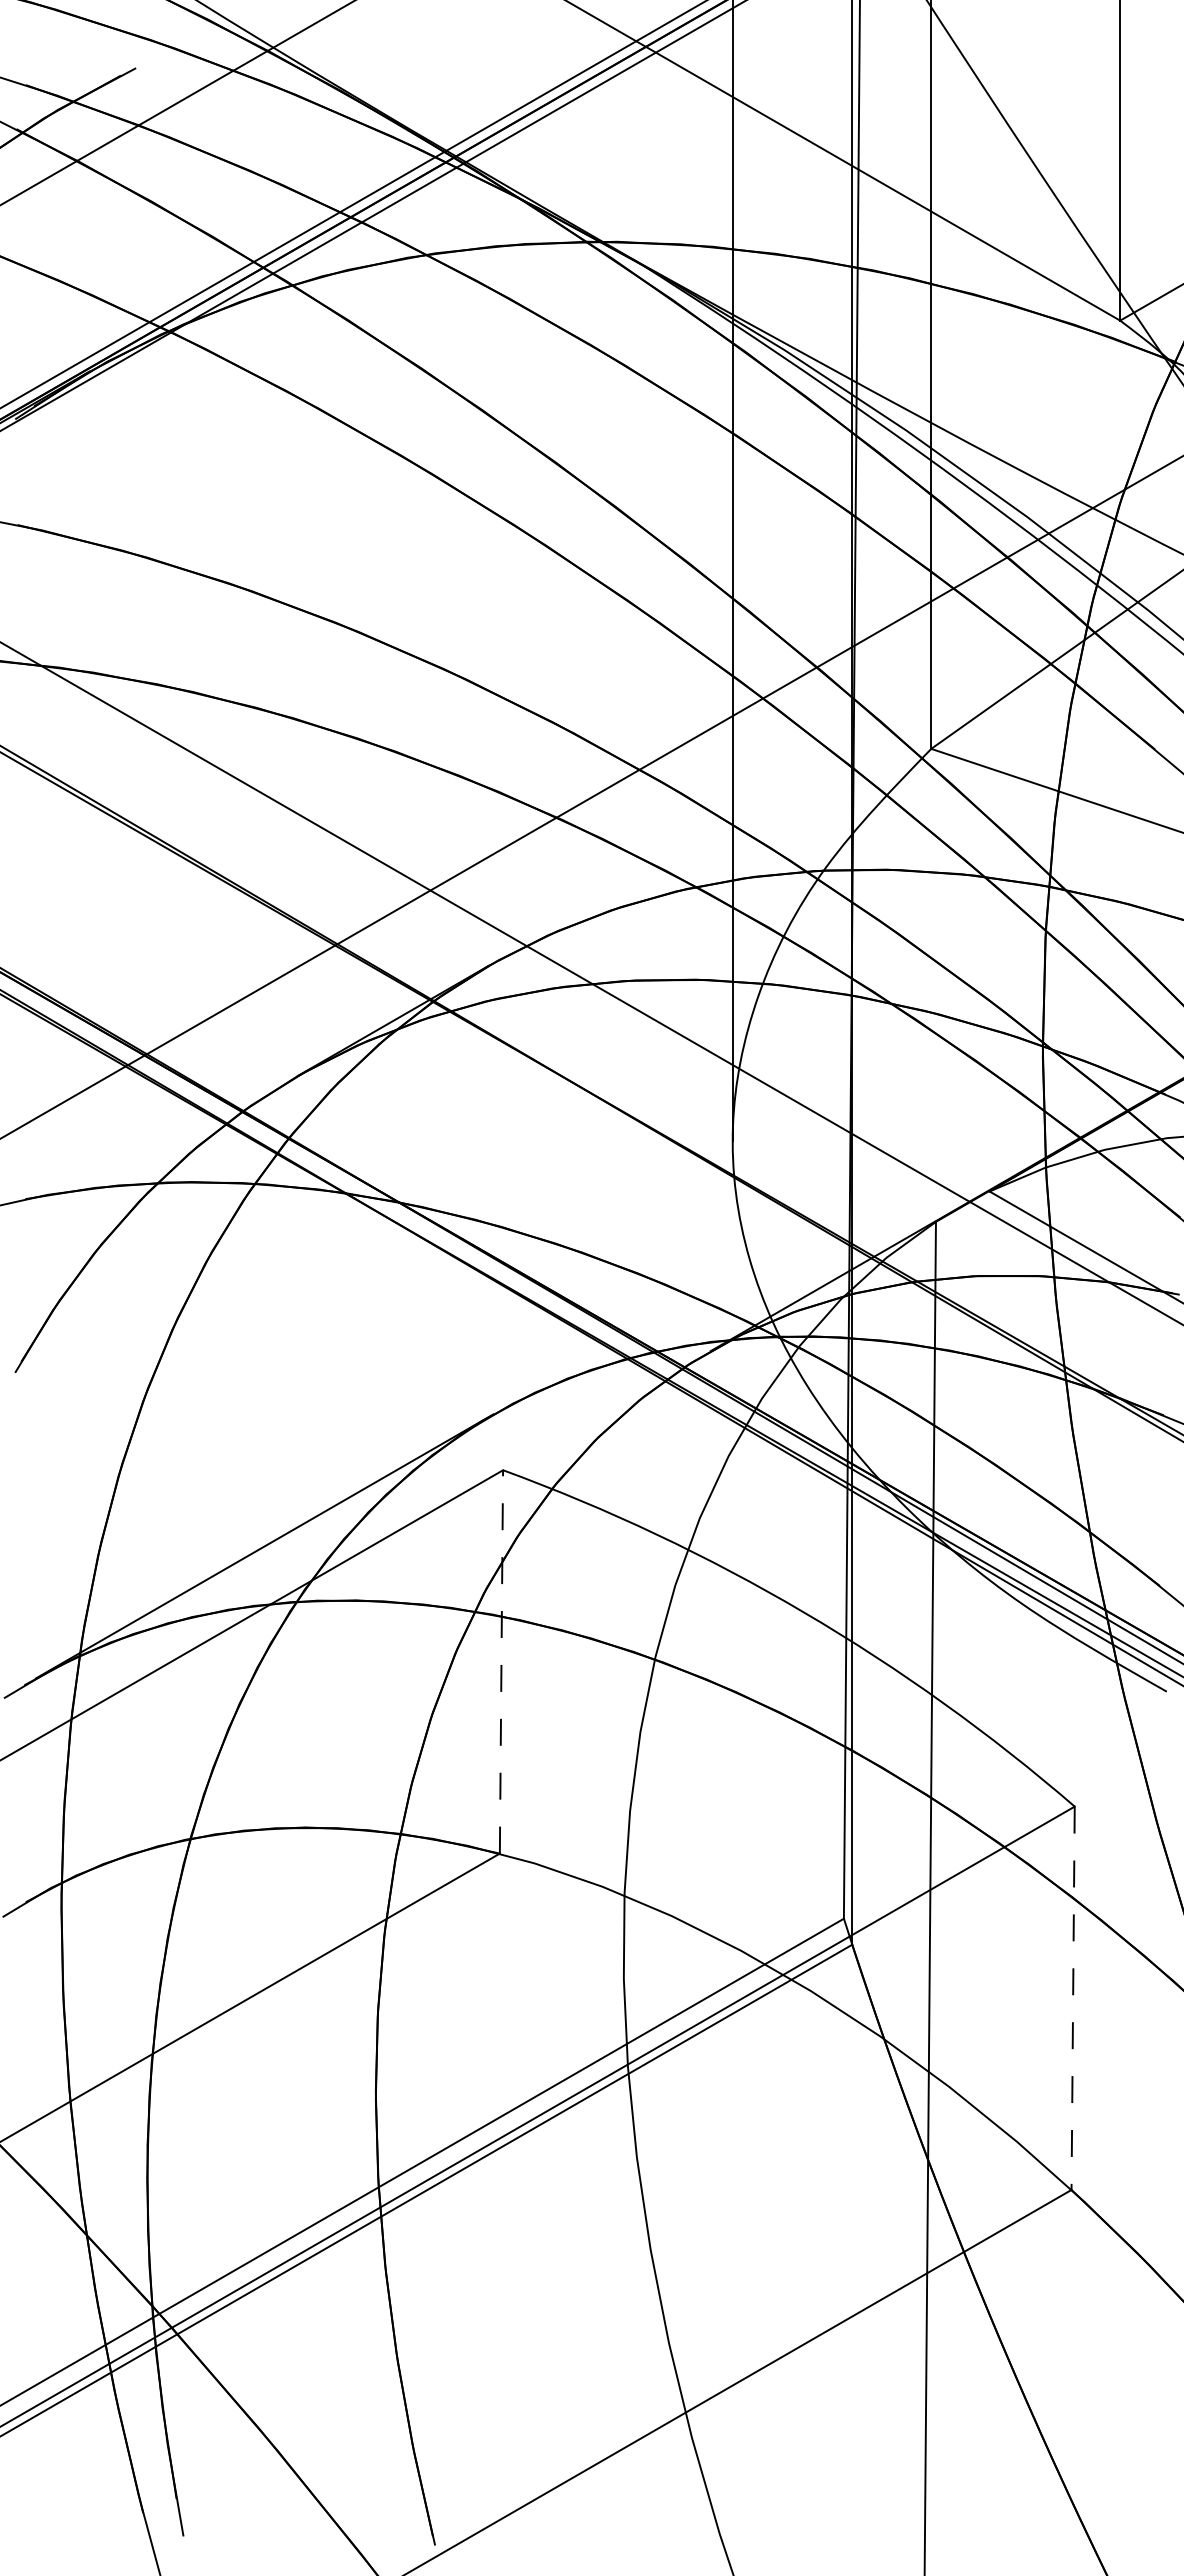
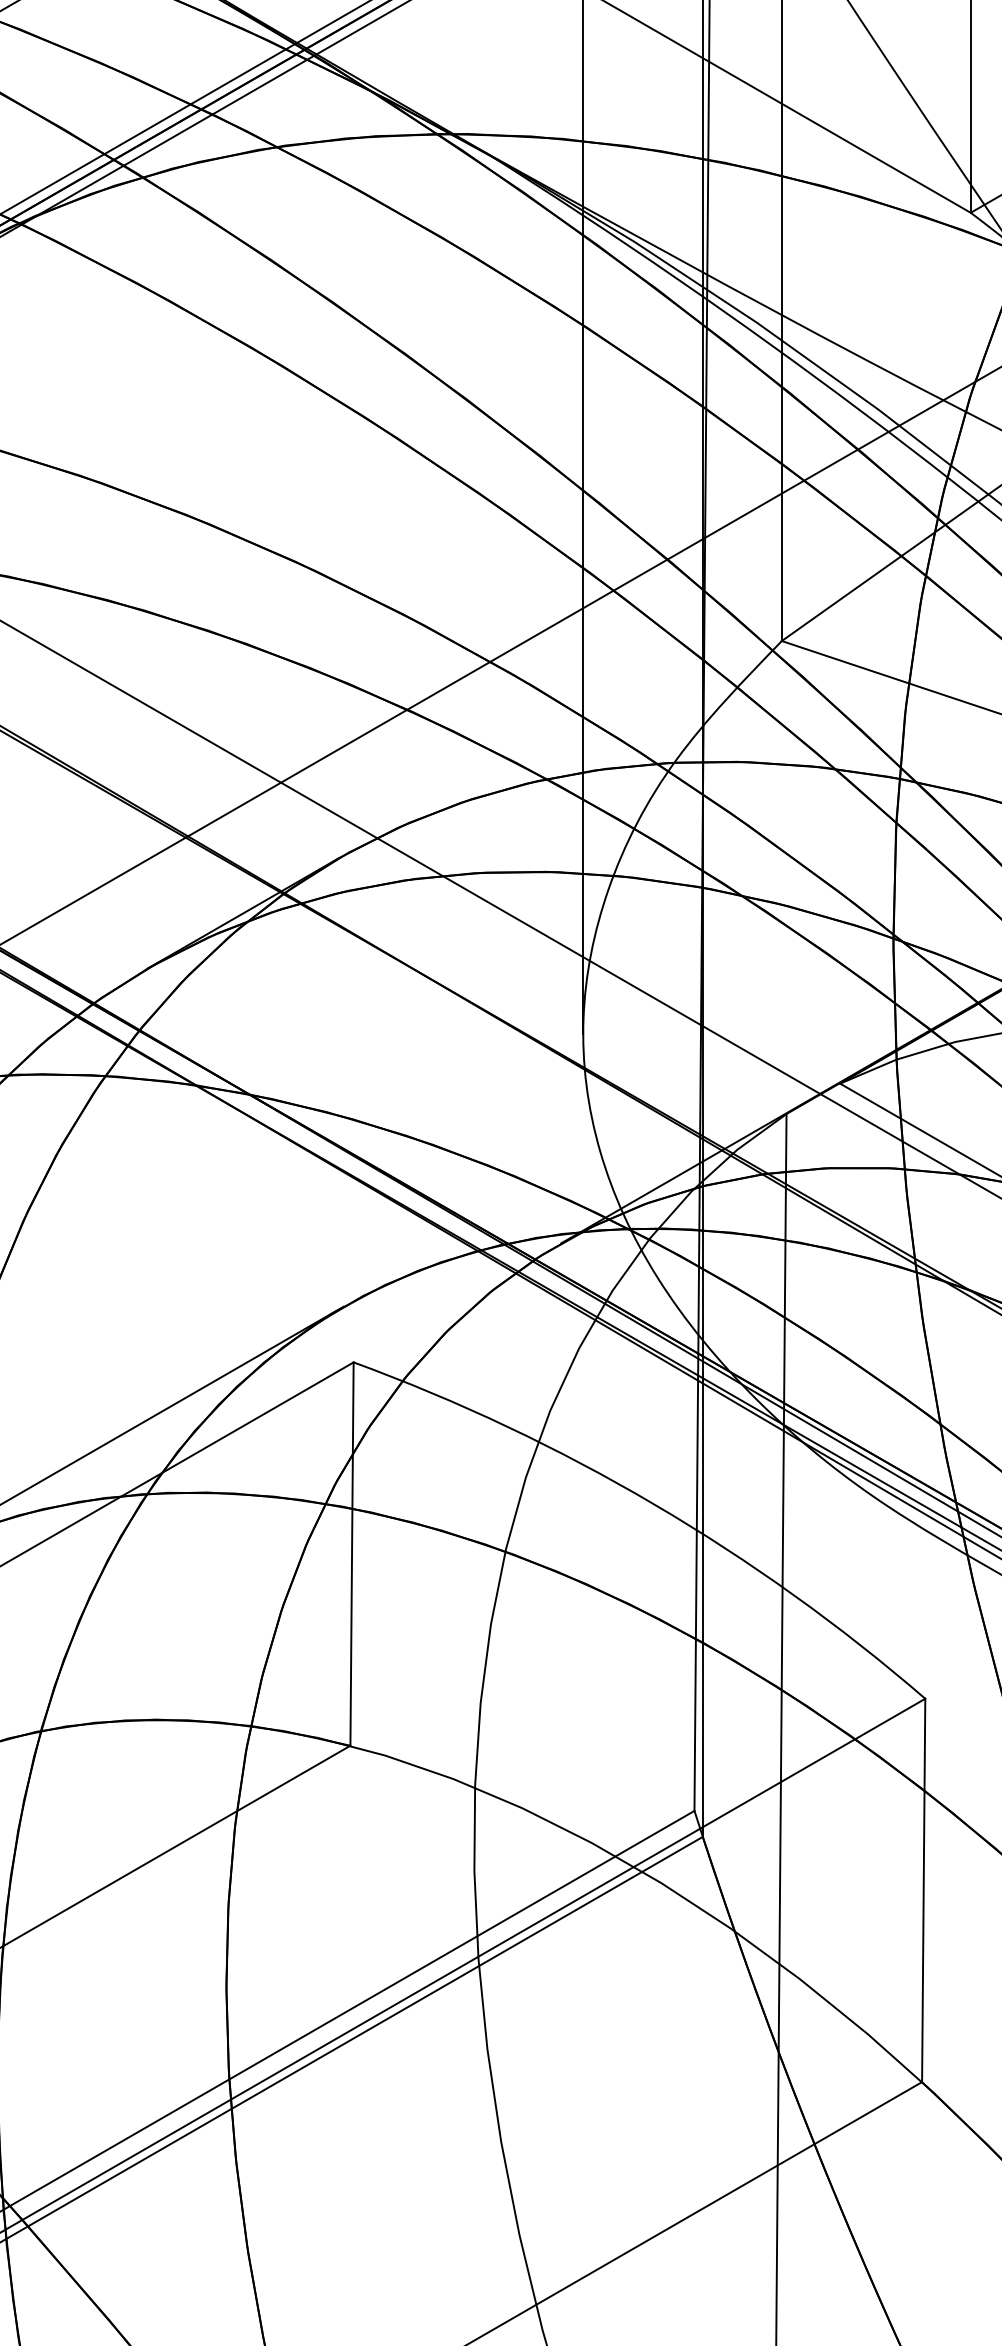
line: (501, 1661) -> (352, 1553), dashed -> solid
line: (1073, 1998) -> (924, 1890), dashed -> solid

